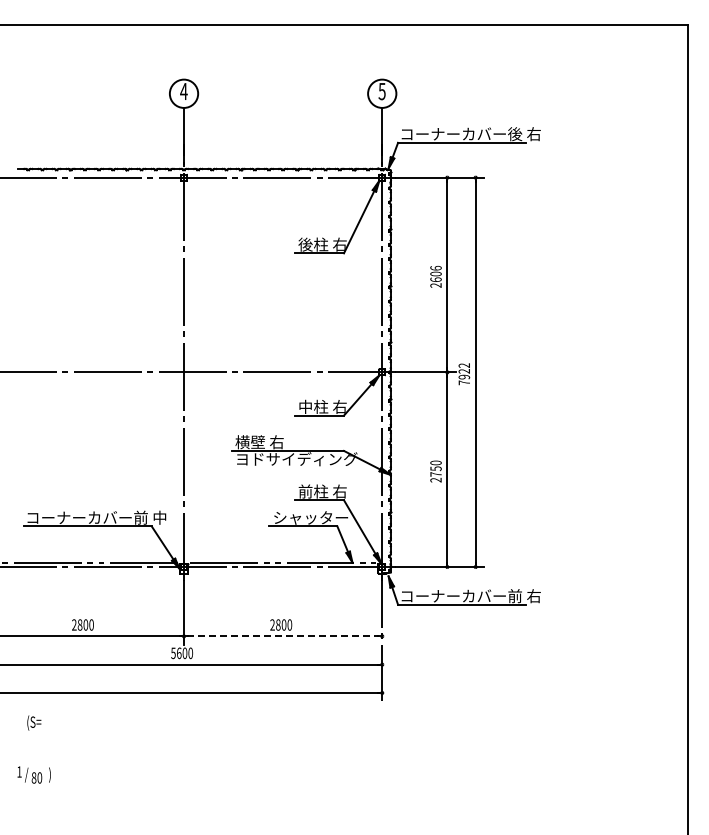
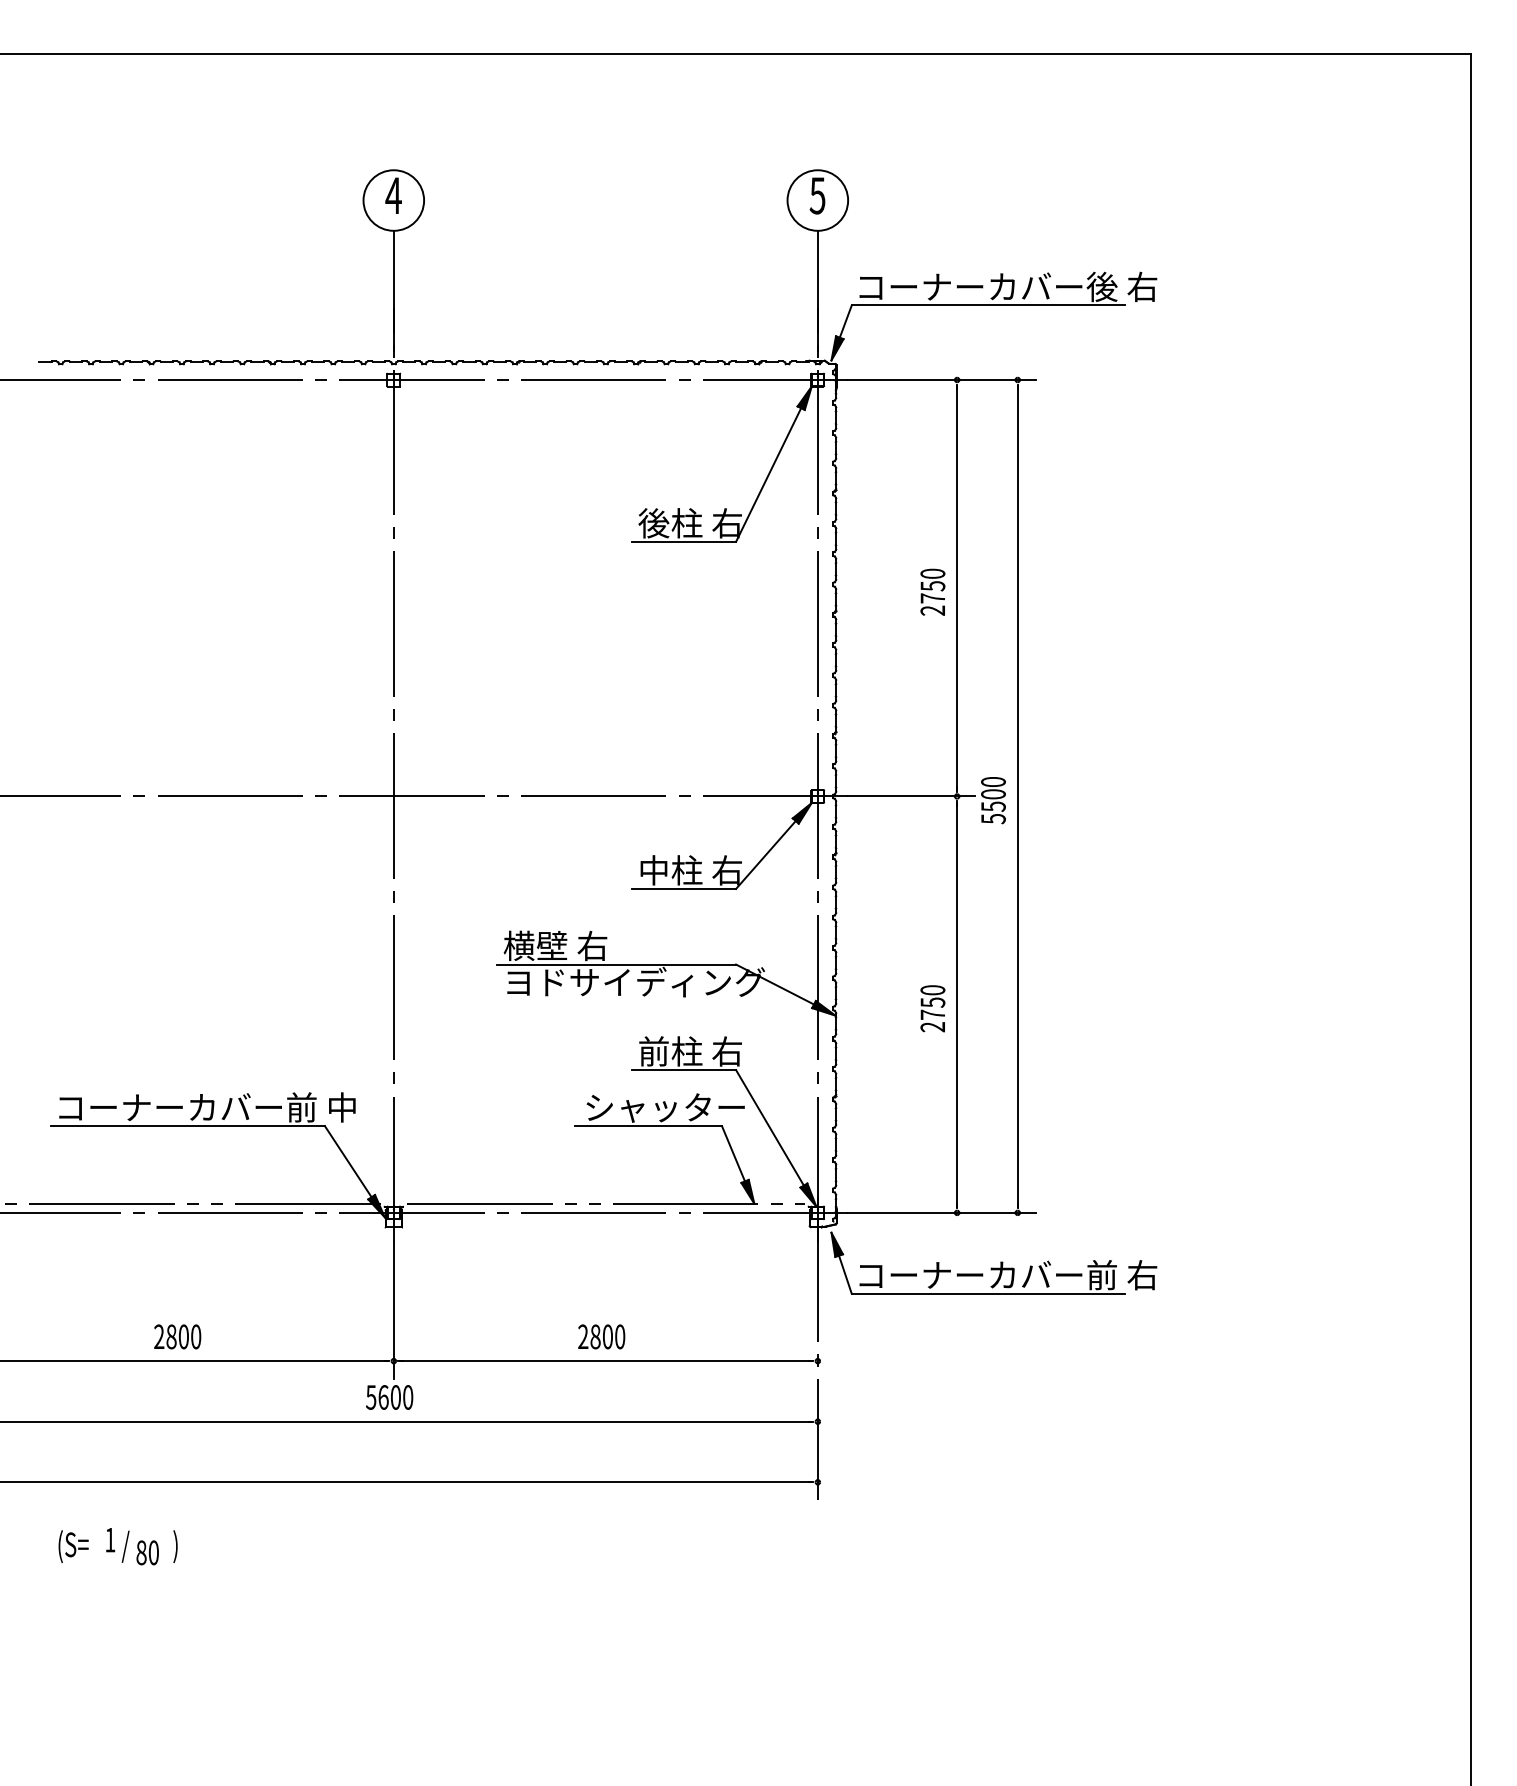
text: (435, 273) -> (931, 584), 2606 -> 2750
text: (464, 374) -> (993, 801), 7922 -> 5500
line: (283, 636) -> (606, 1361), dashed -> solid
text: (33, 774) -> (140, 1545), moved

